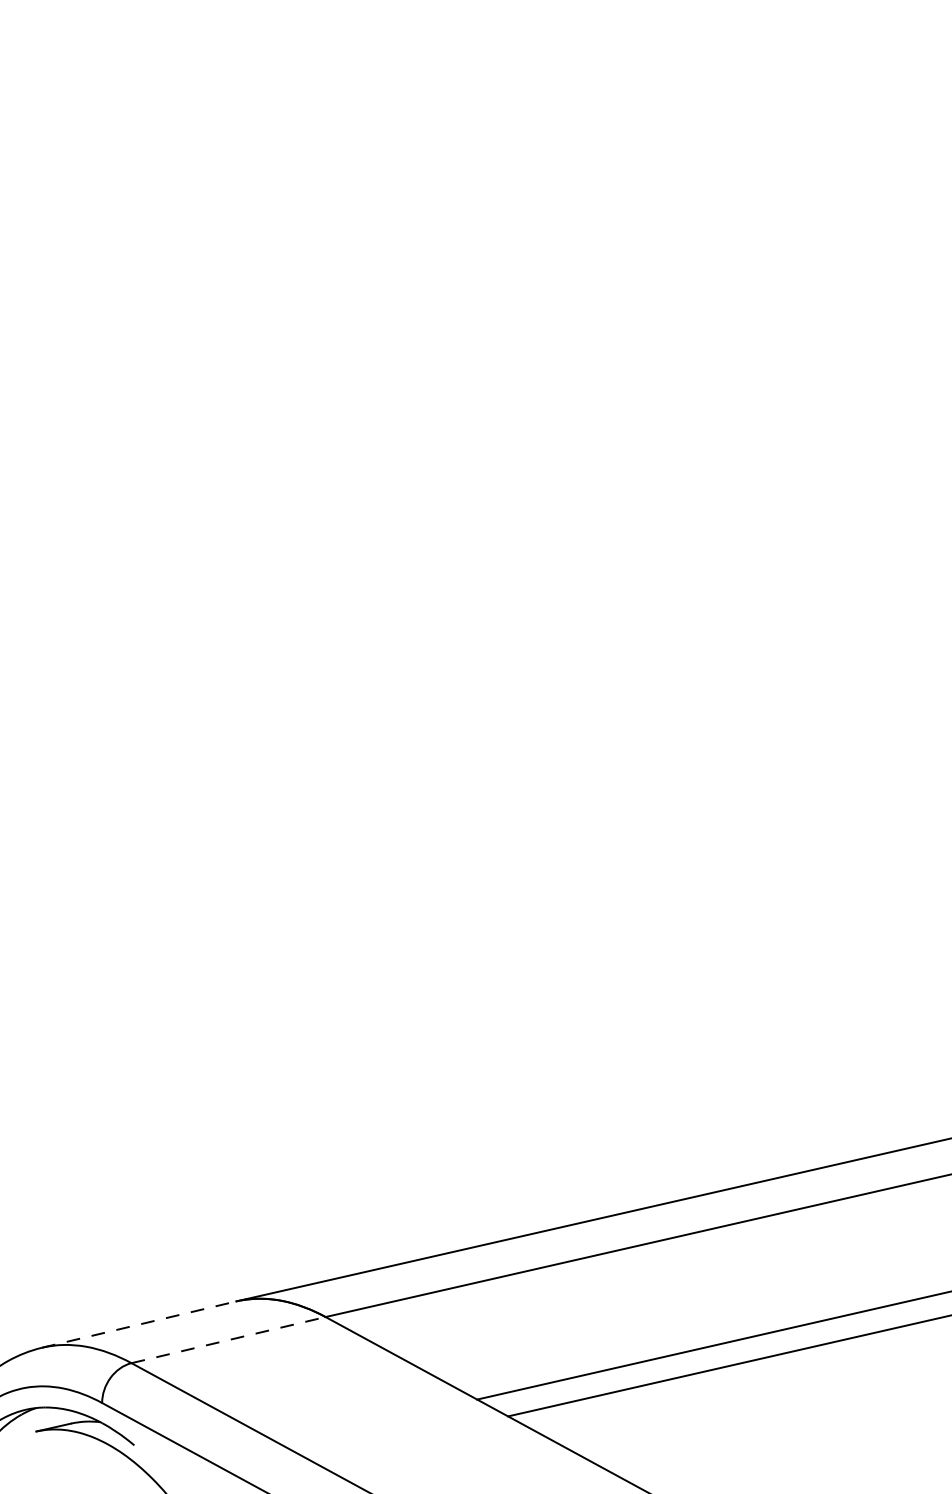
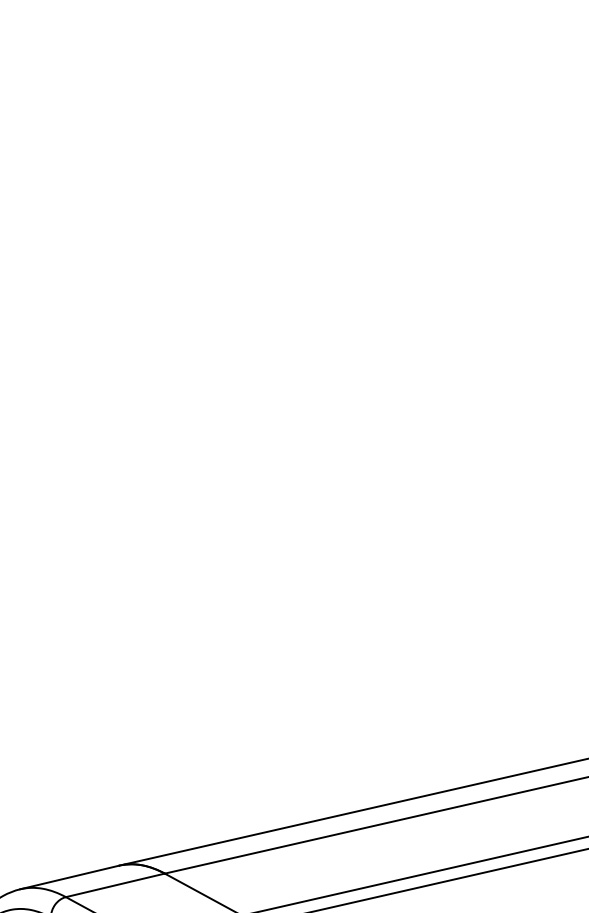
line: (138, 1324) -> (69, 877), dashed -> solid
line: (228, 1340) -> (115, 885), dashed -> solid

